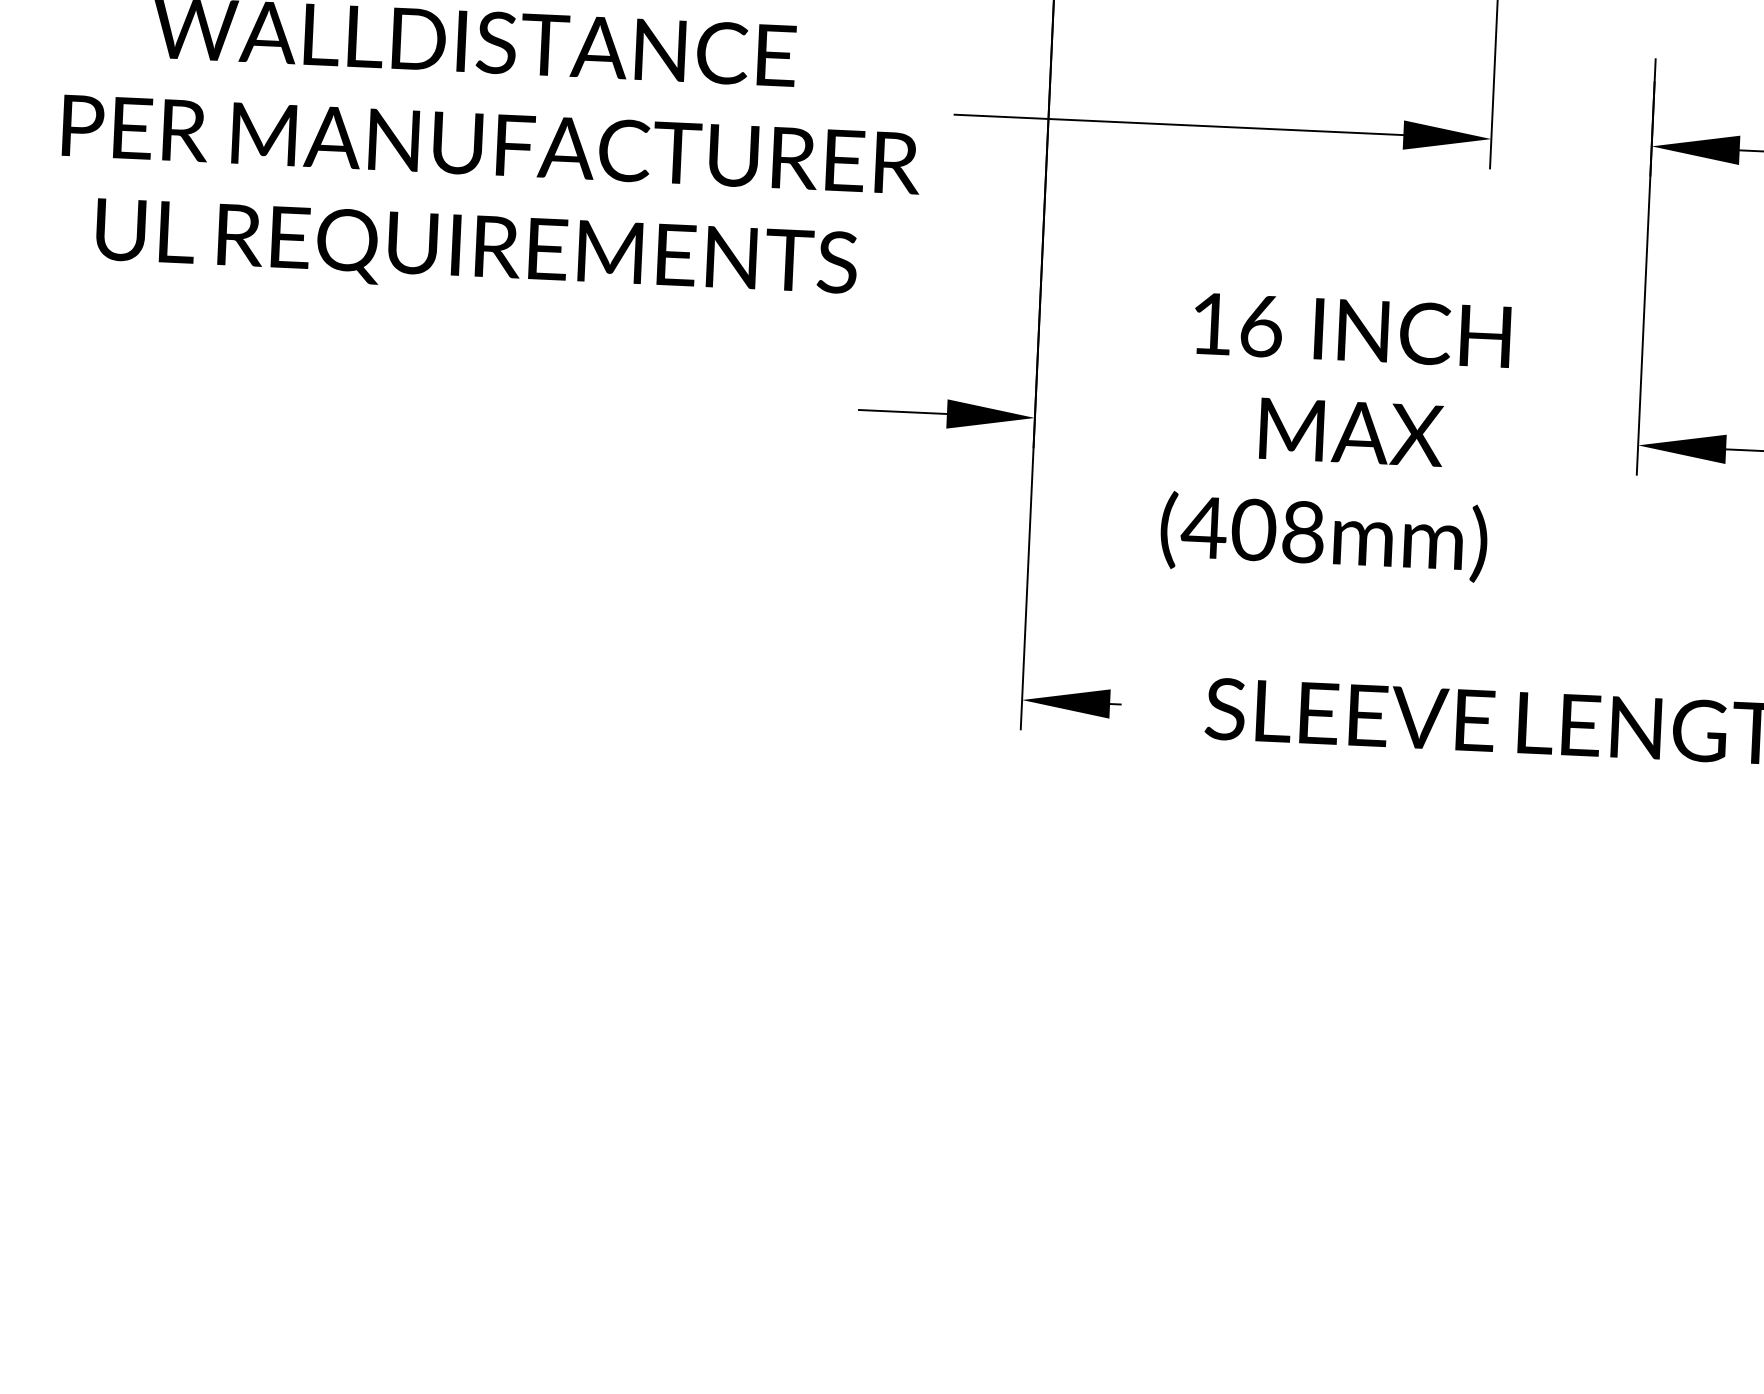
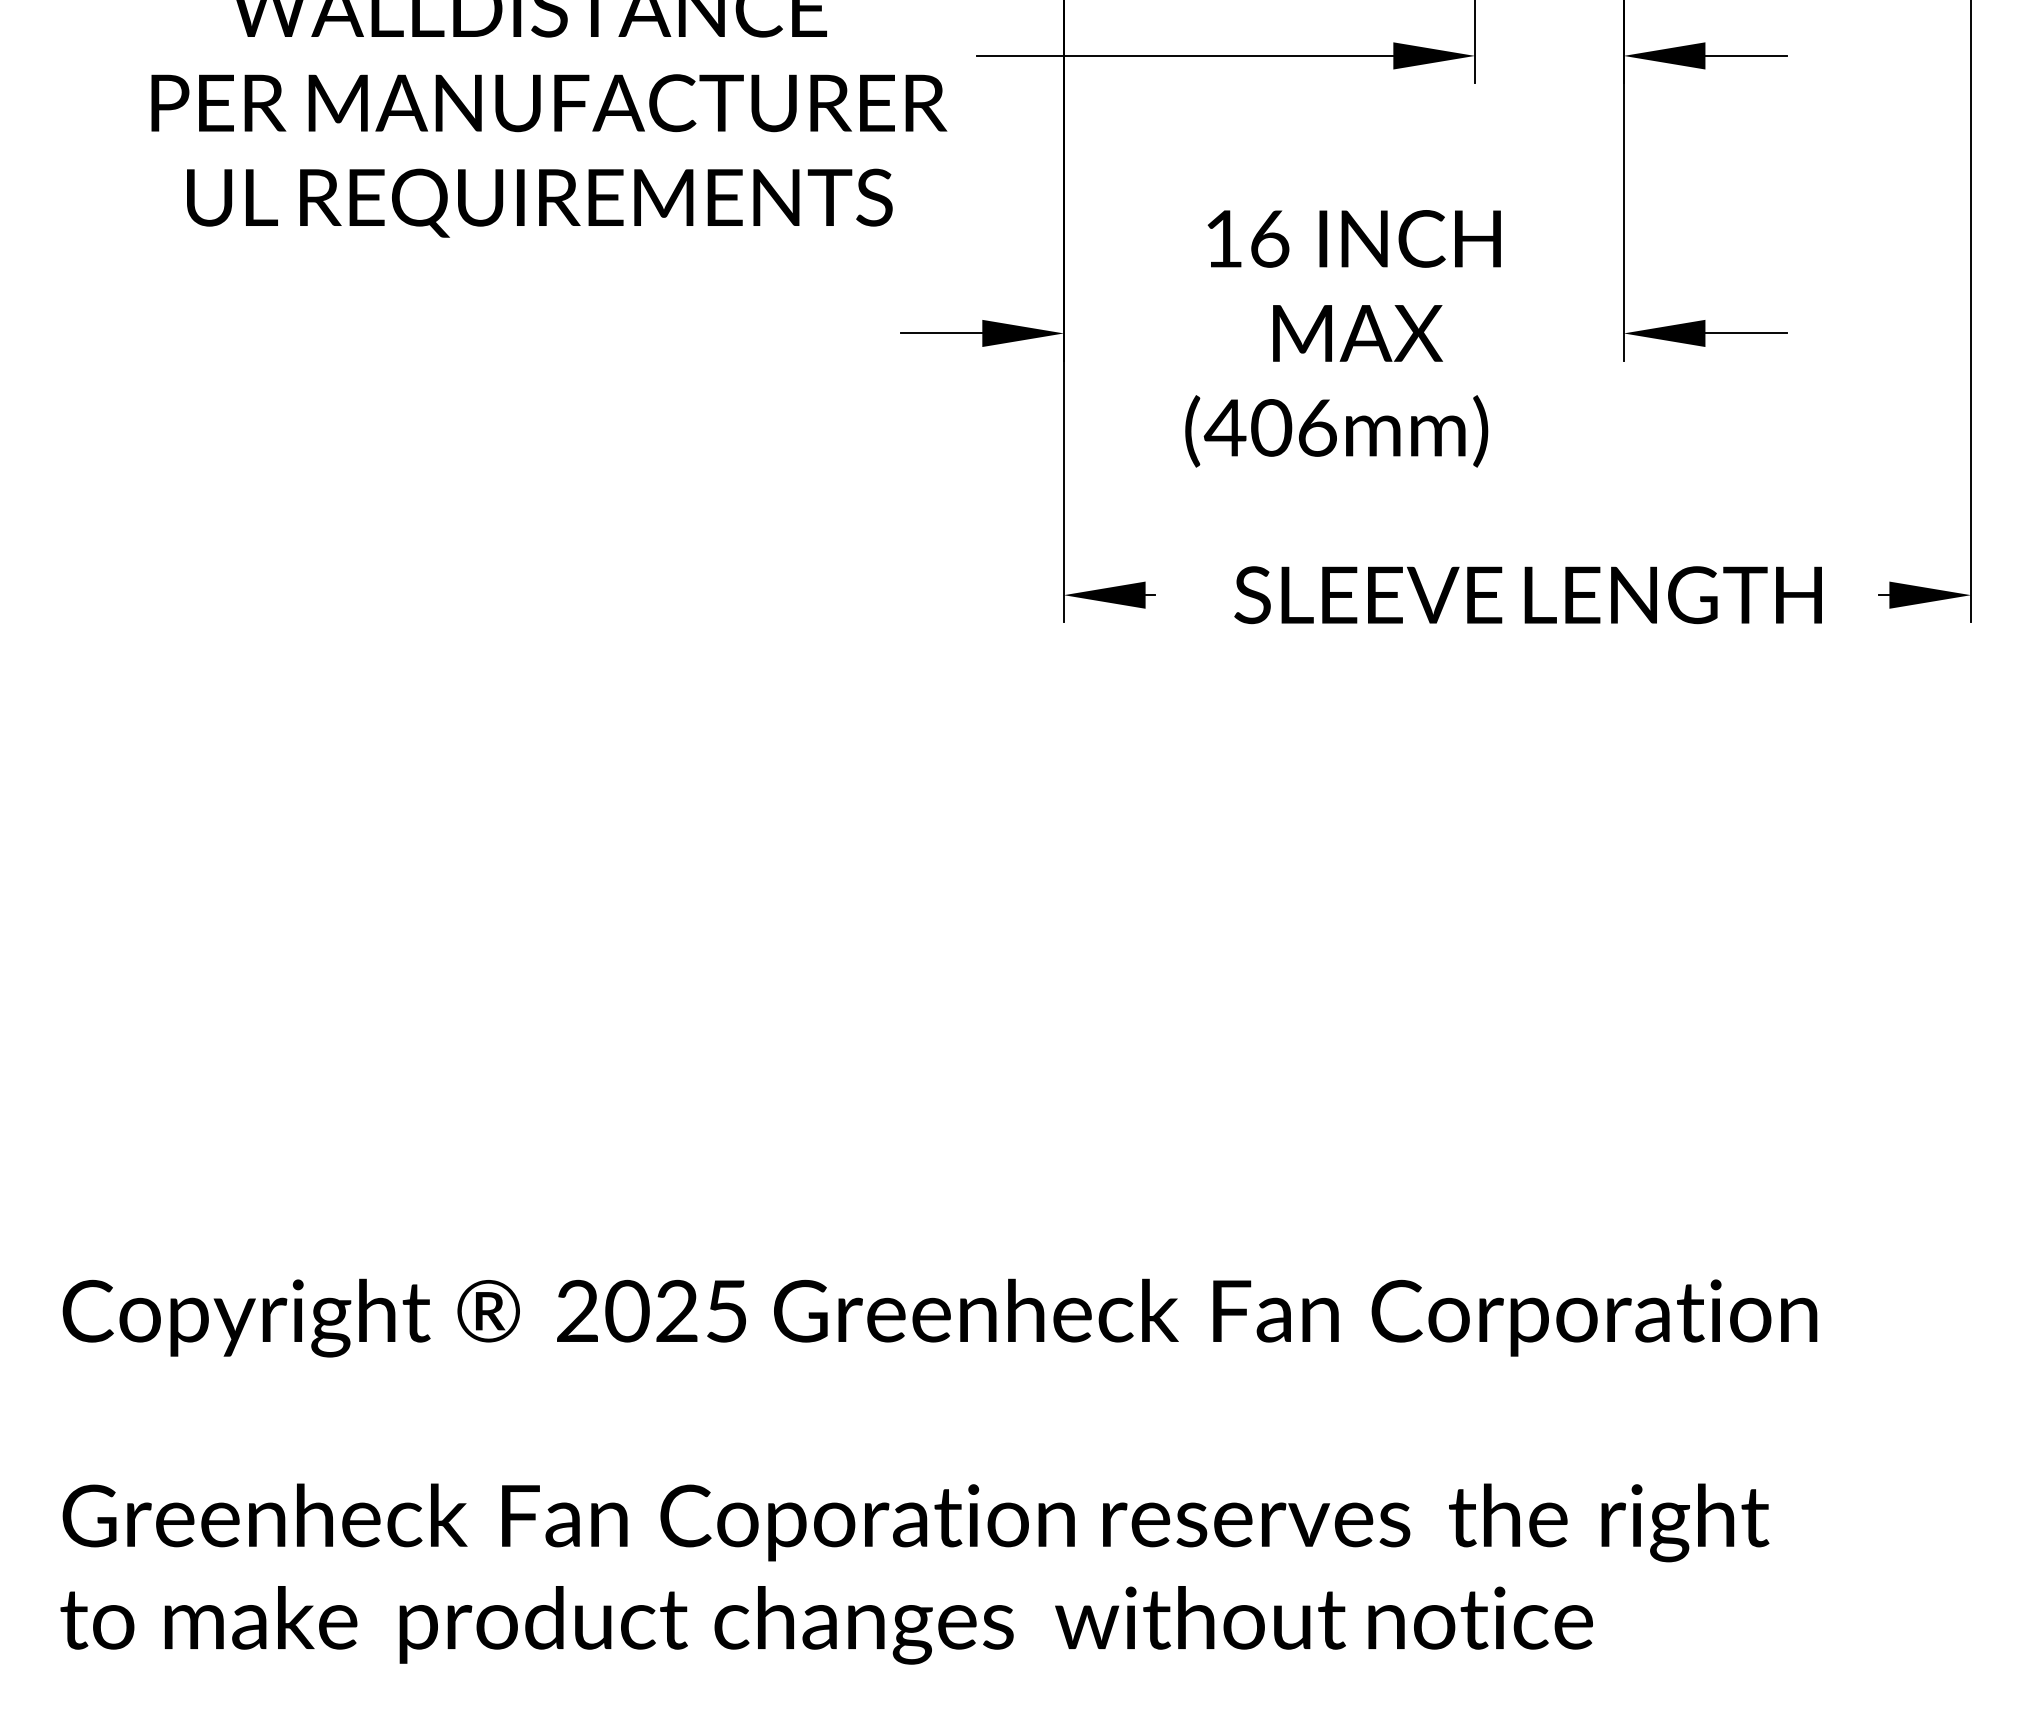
text: (1303, 531) -> (1317, 427), (408mm) -> (406mm)

